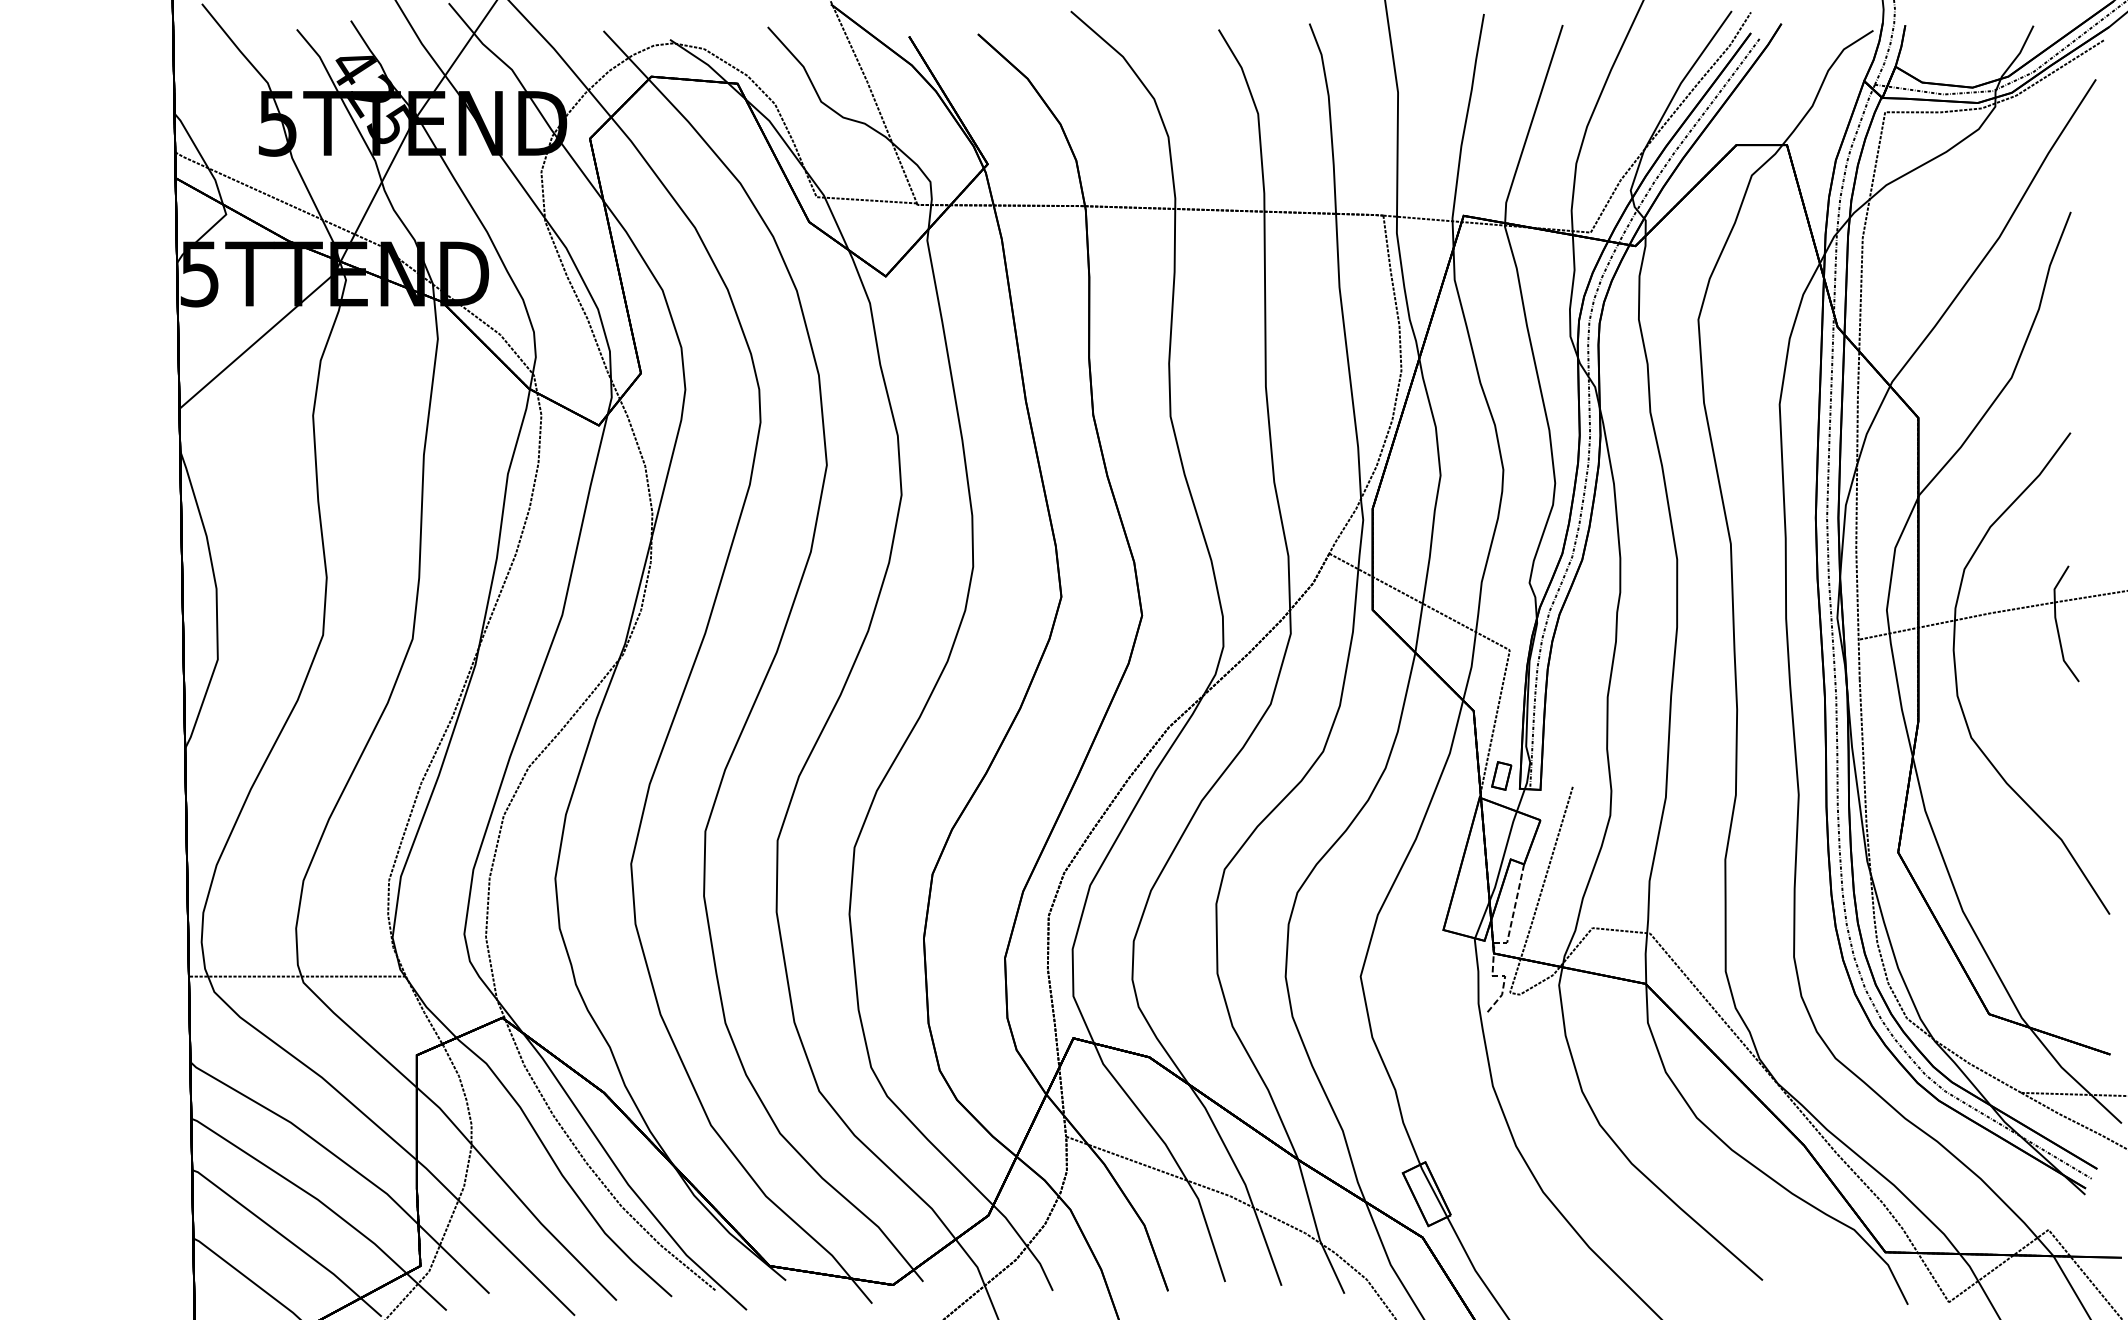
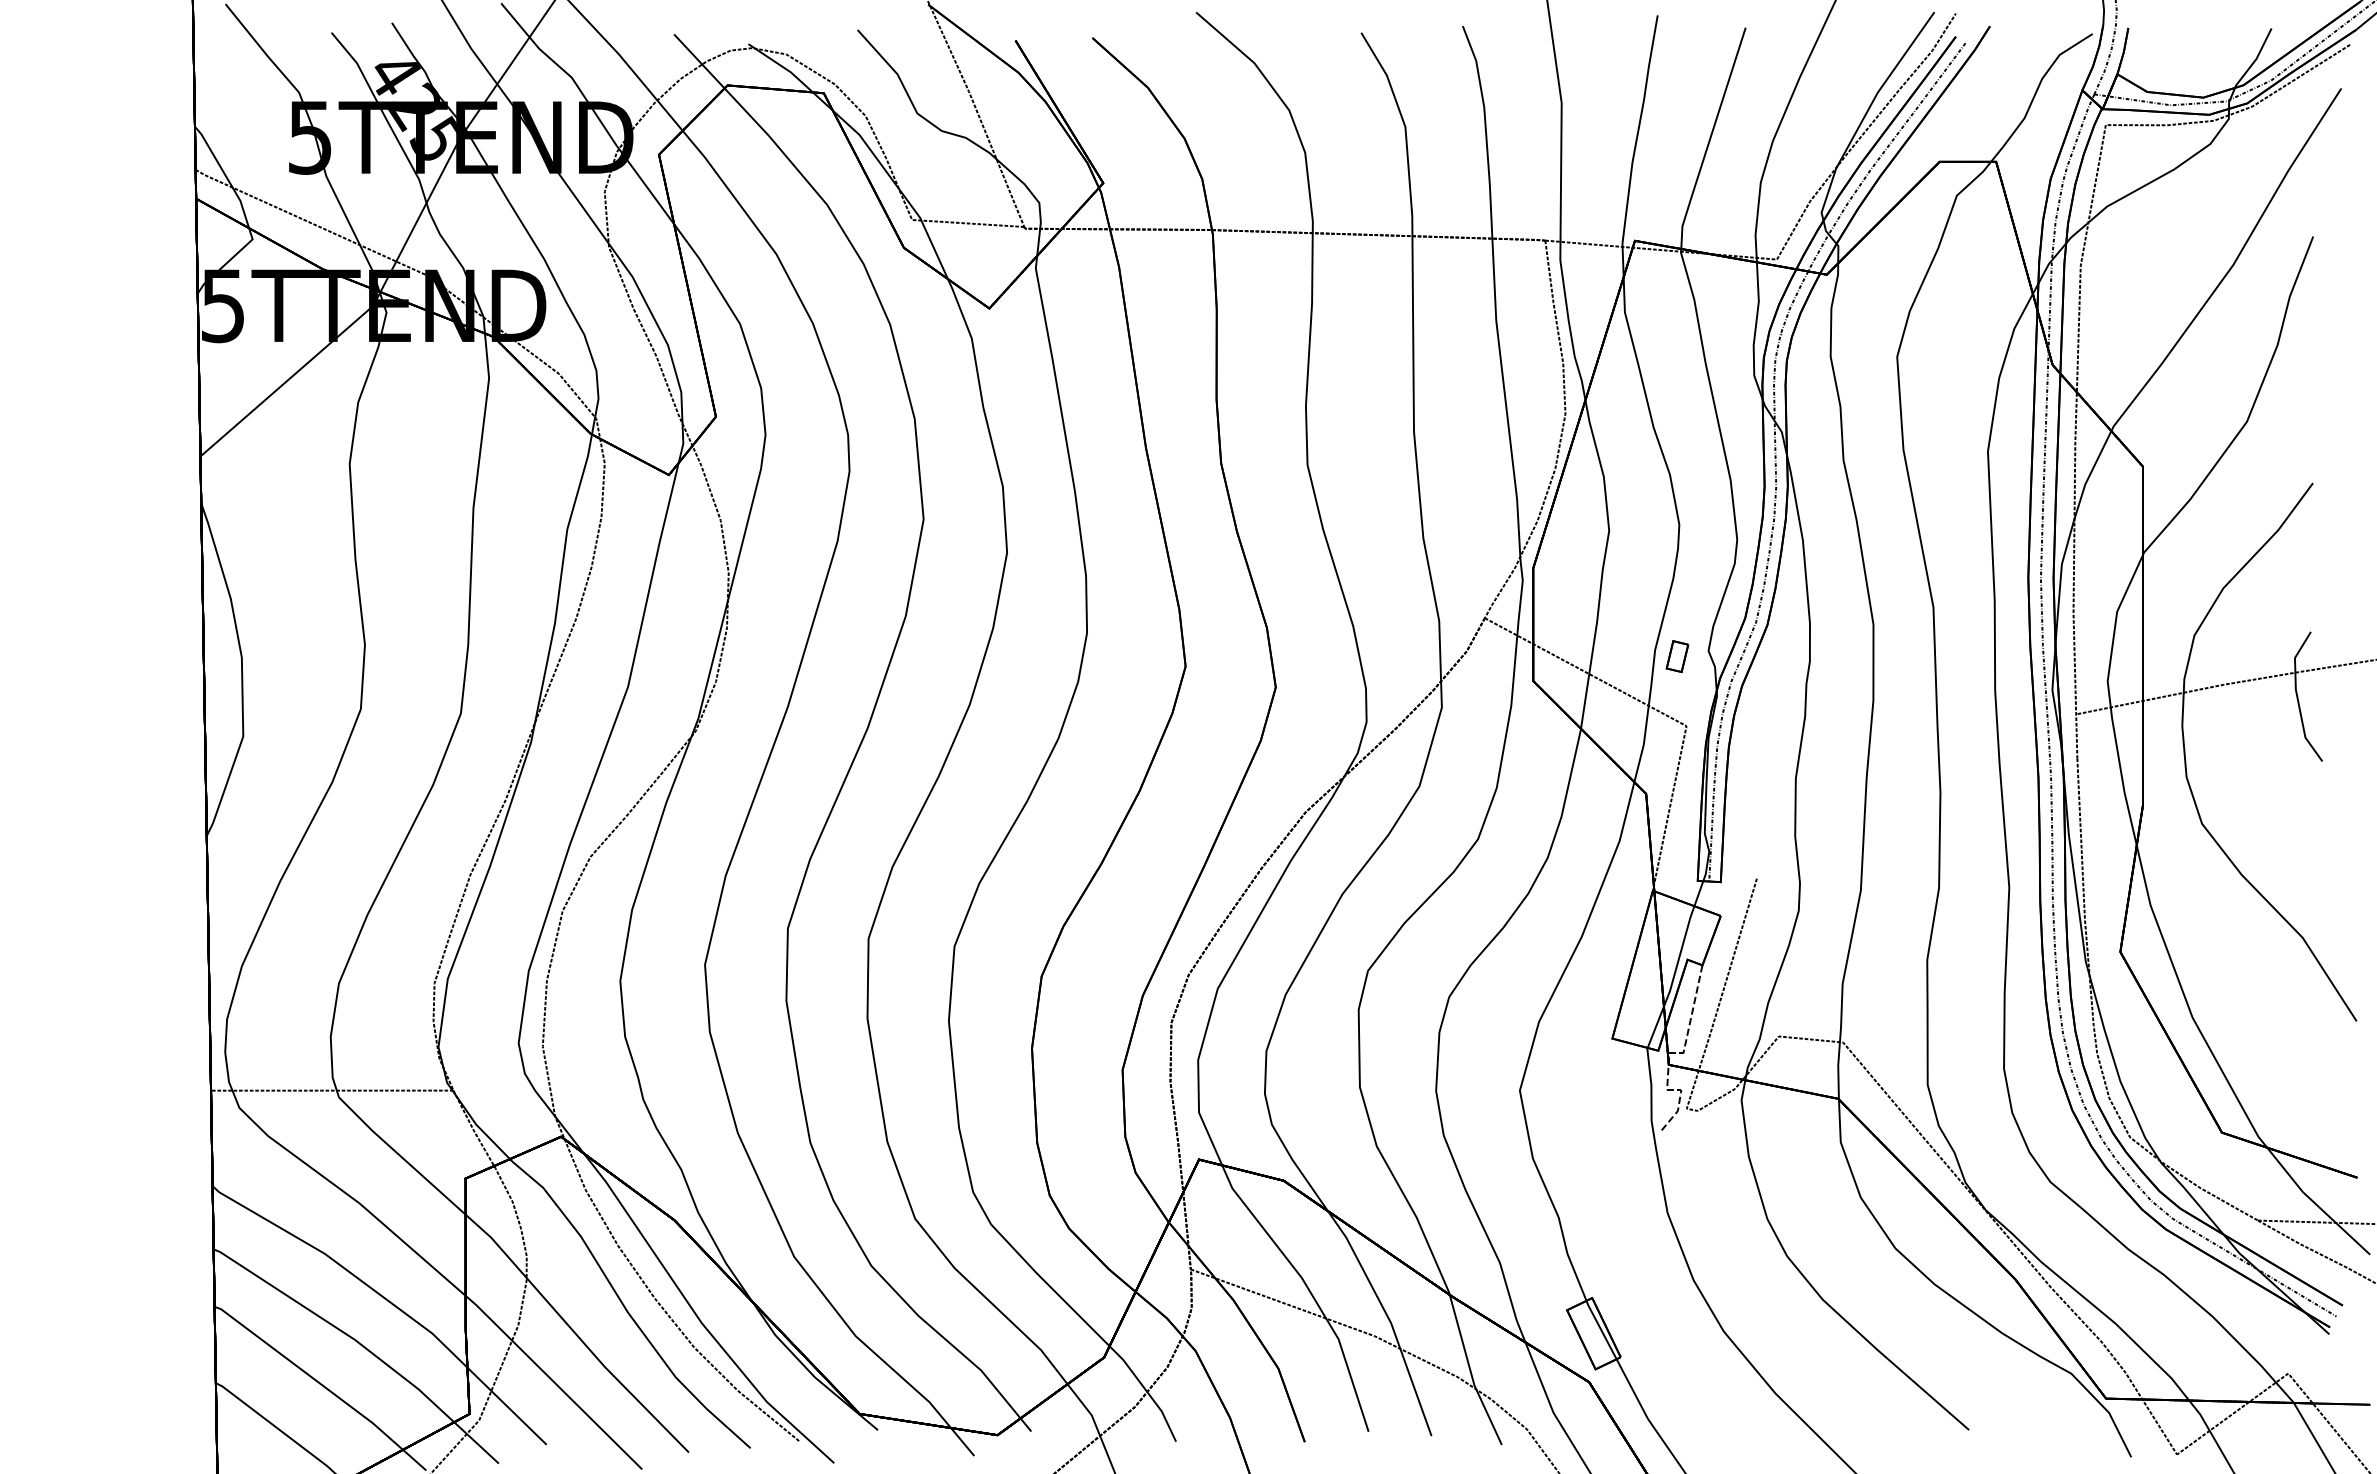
part: (1501, 775) -> (1677, 656), moved

